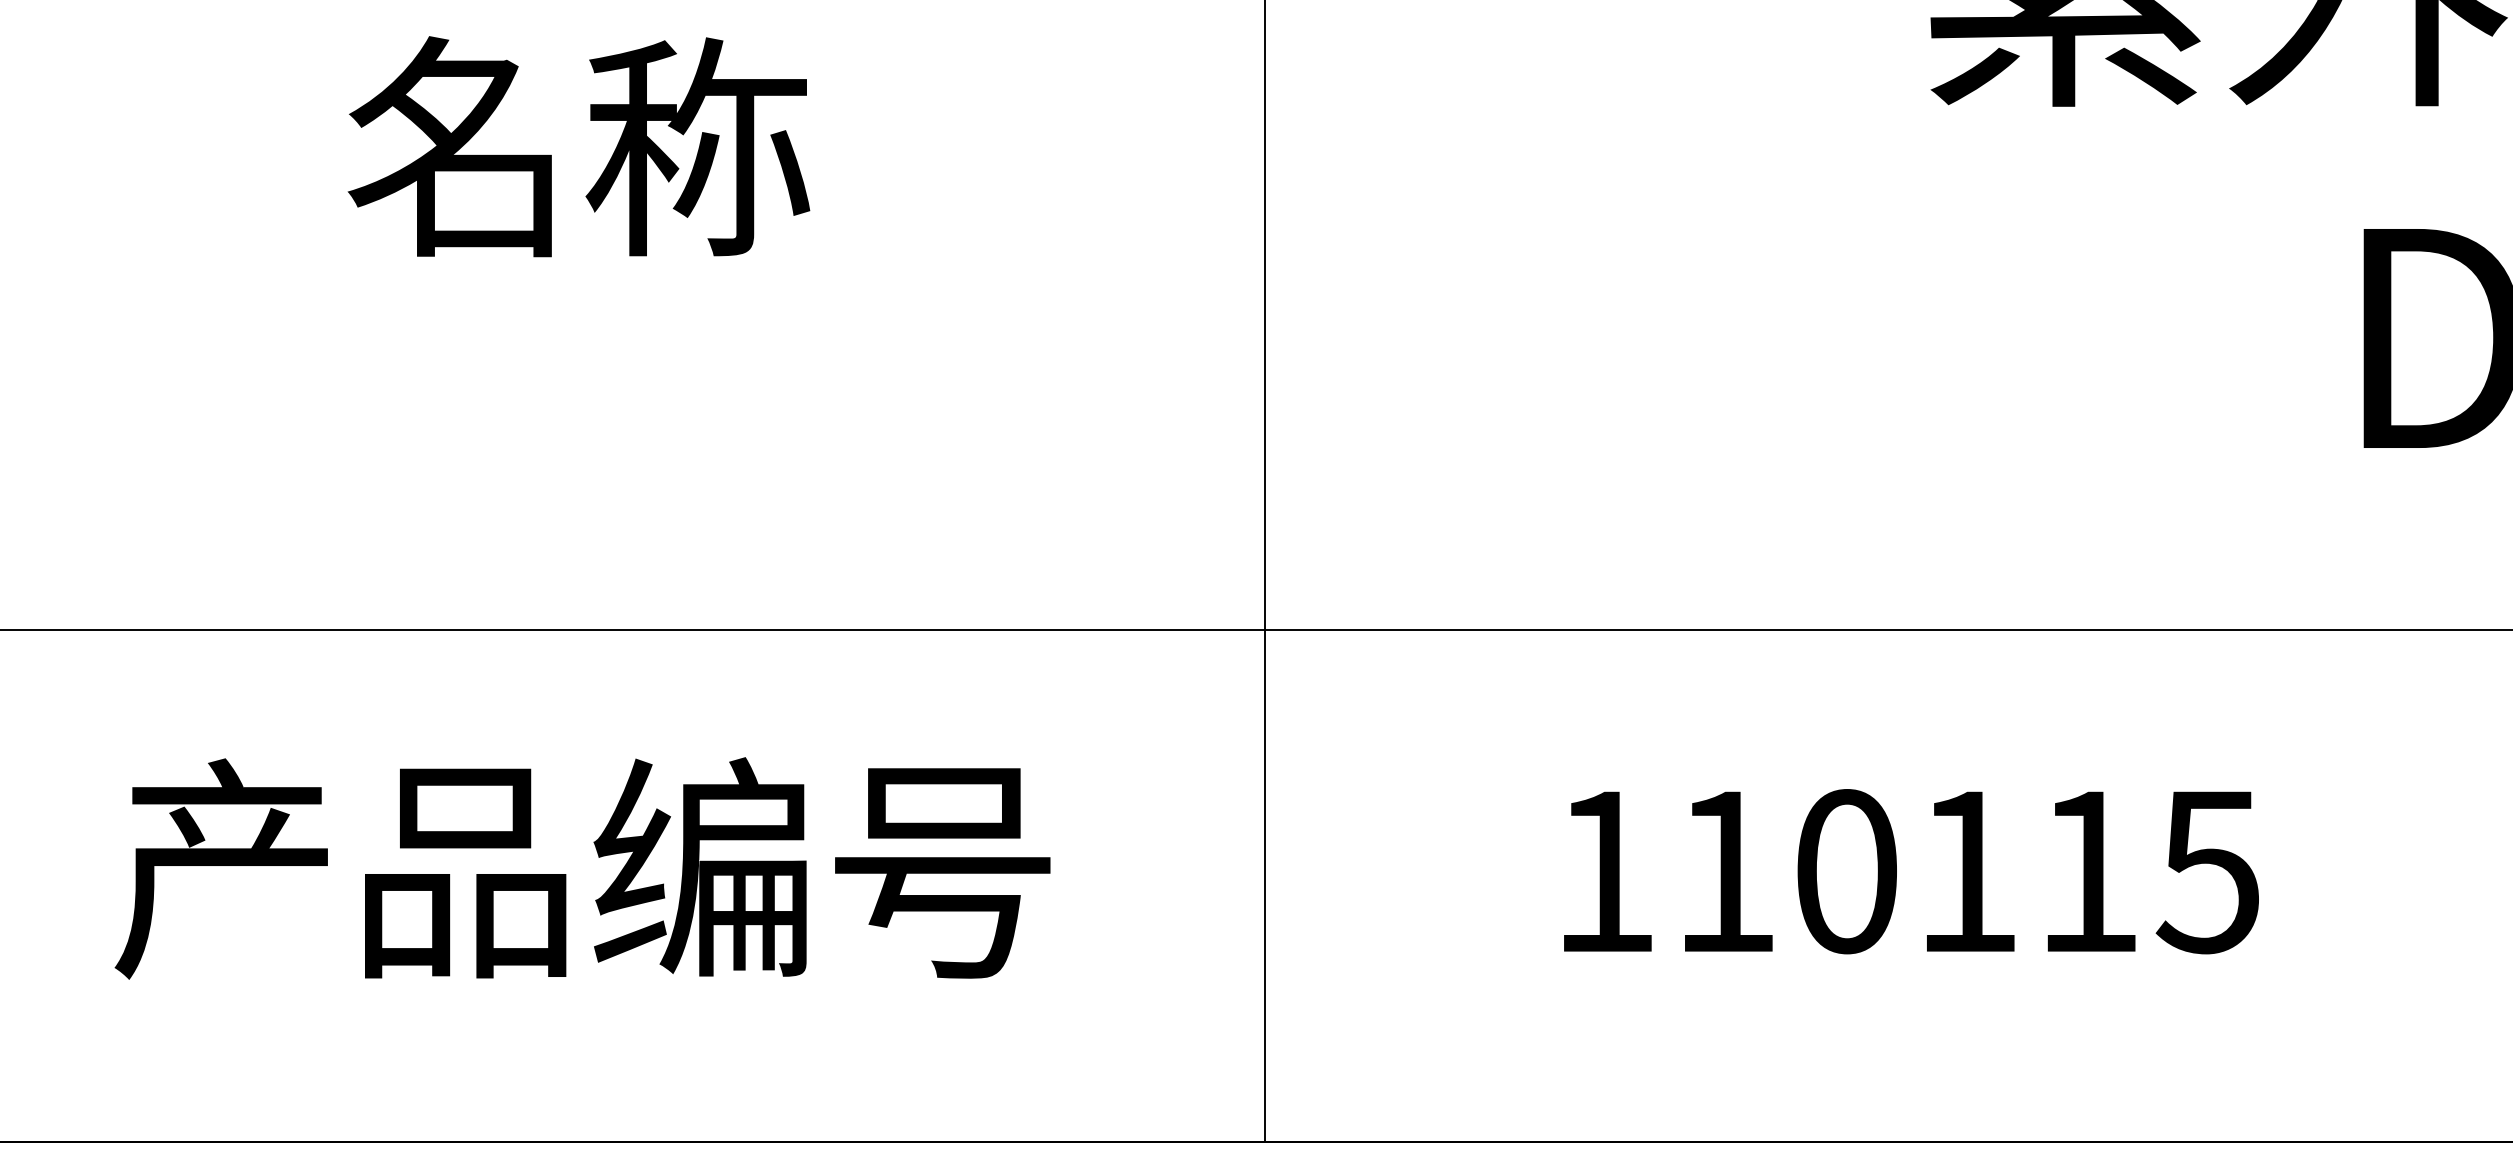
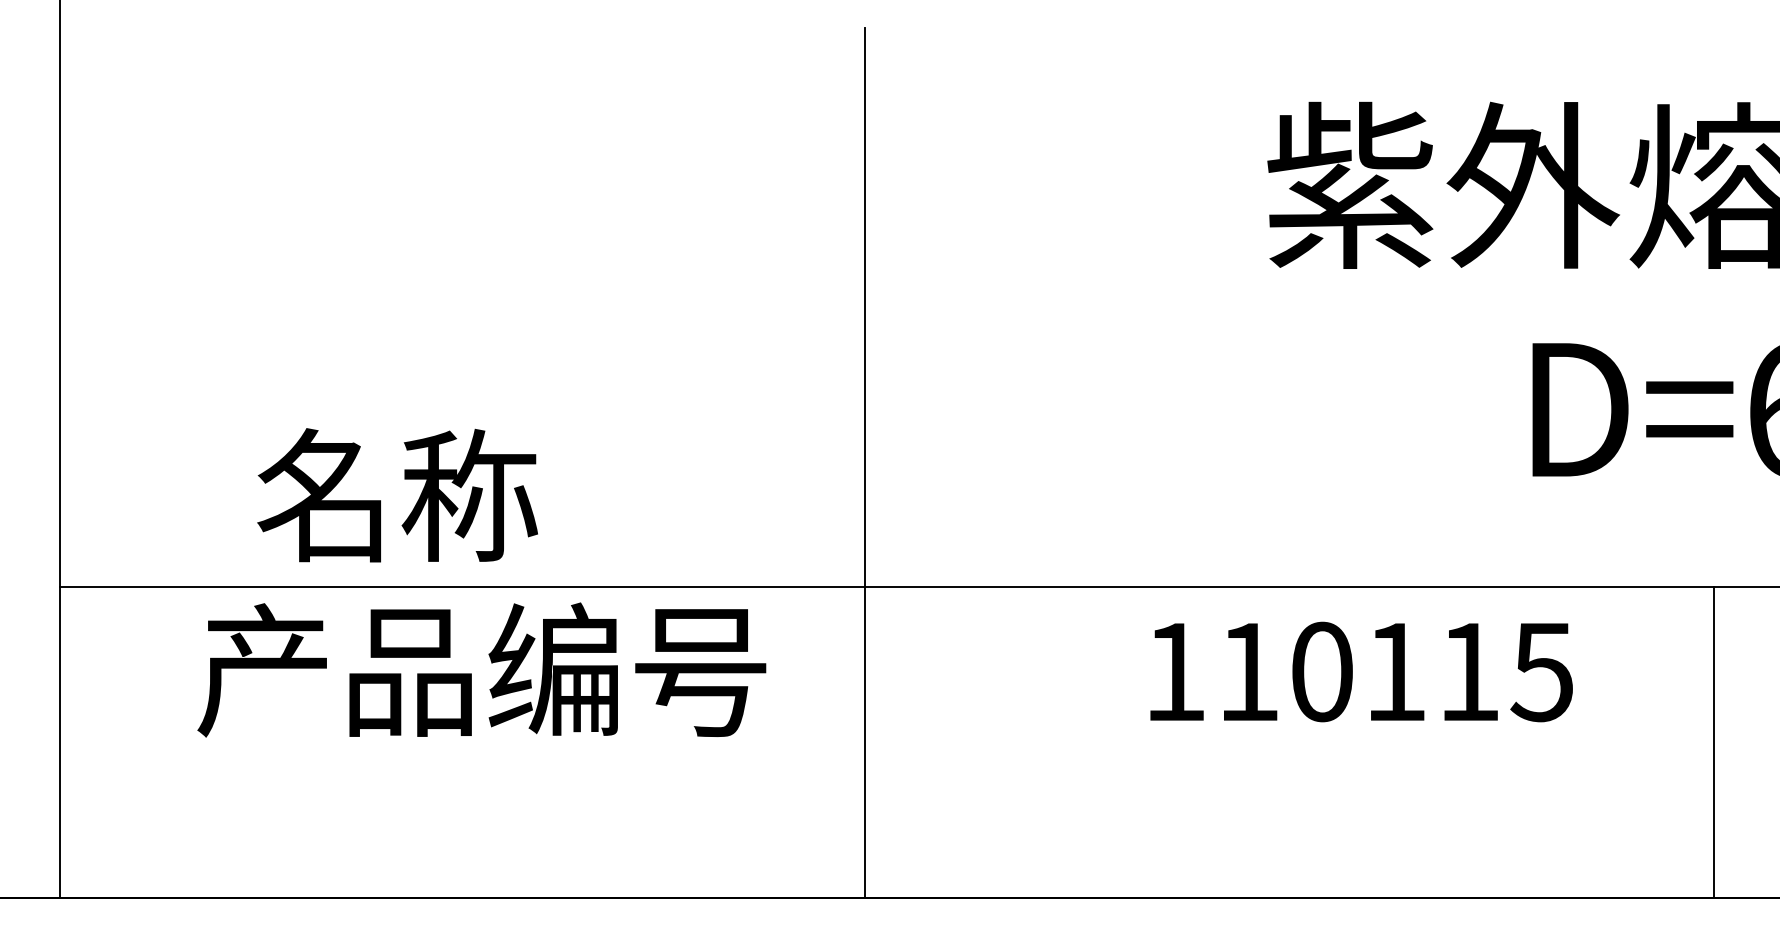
text: (578, 147) -> (397, 495), moved
text: (582, 867) -> (481, 669), moved
text: (1911, 870) -> (1361, 671), moved

